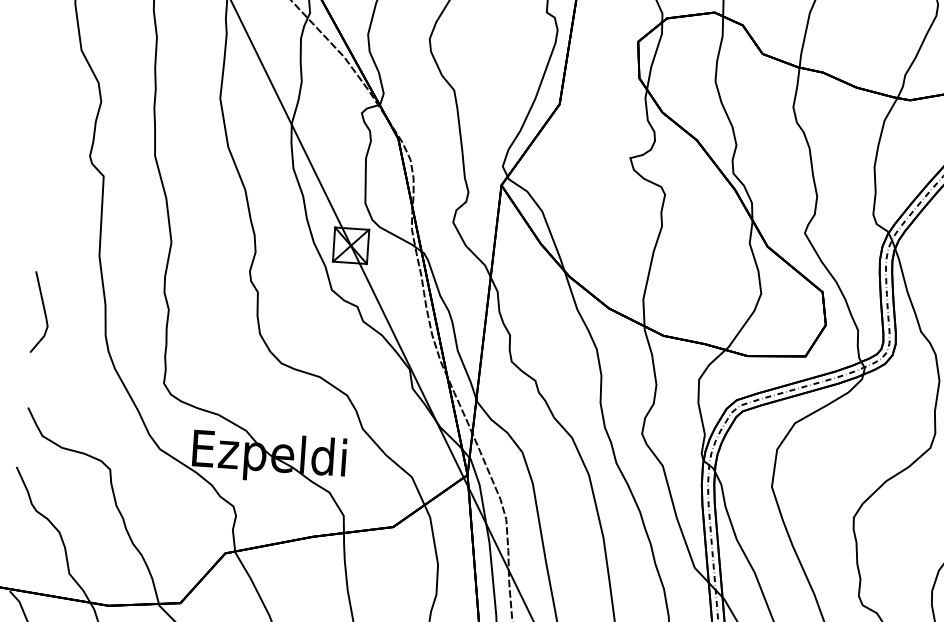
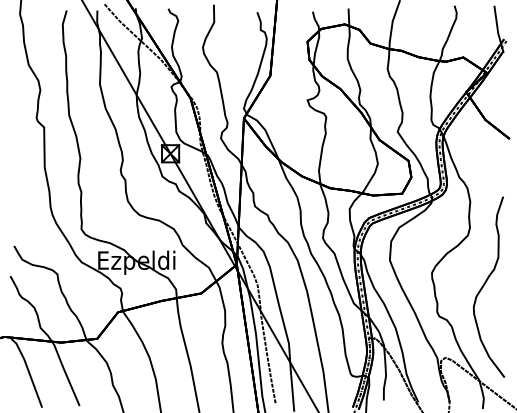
line: (43, 311) -> (18, 197), removed

